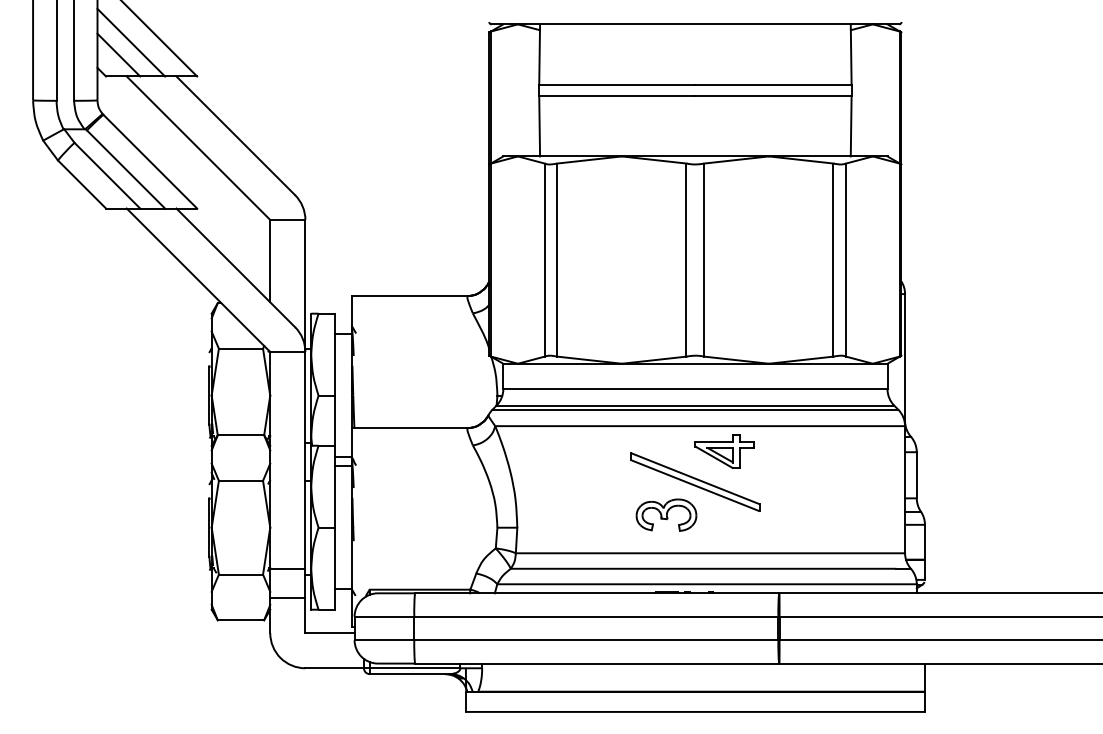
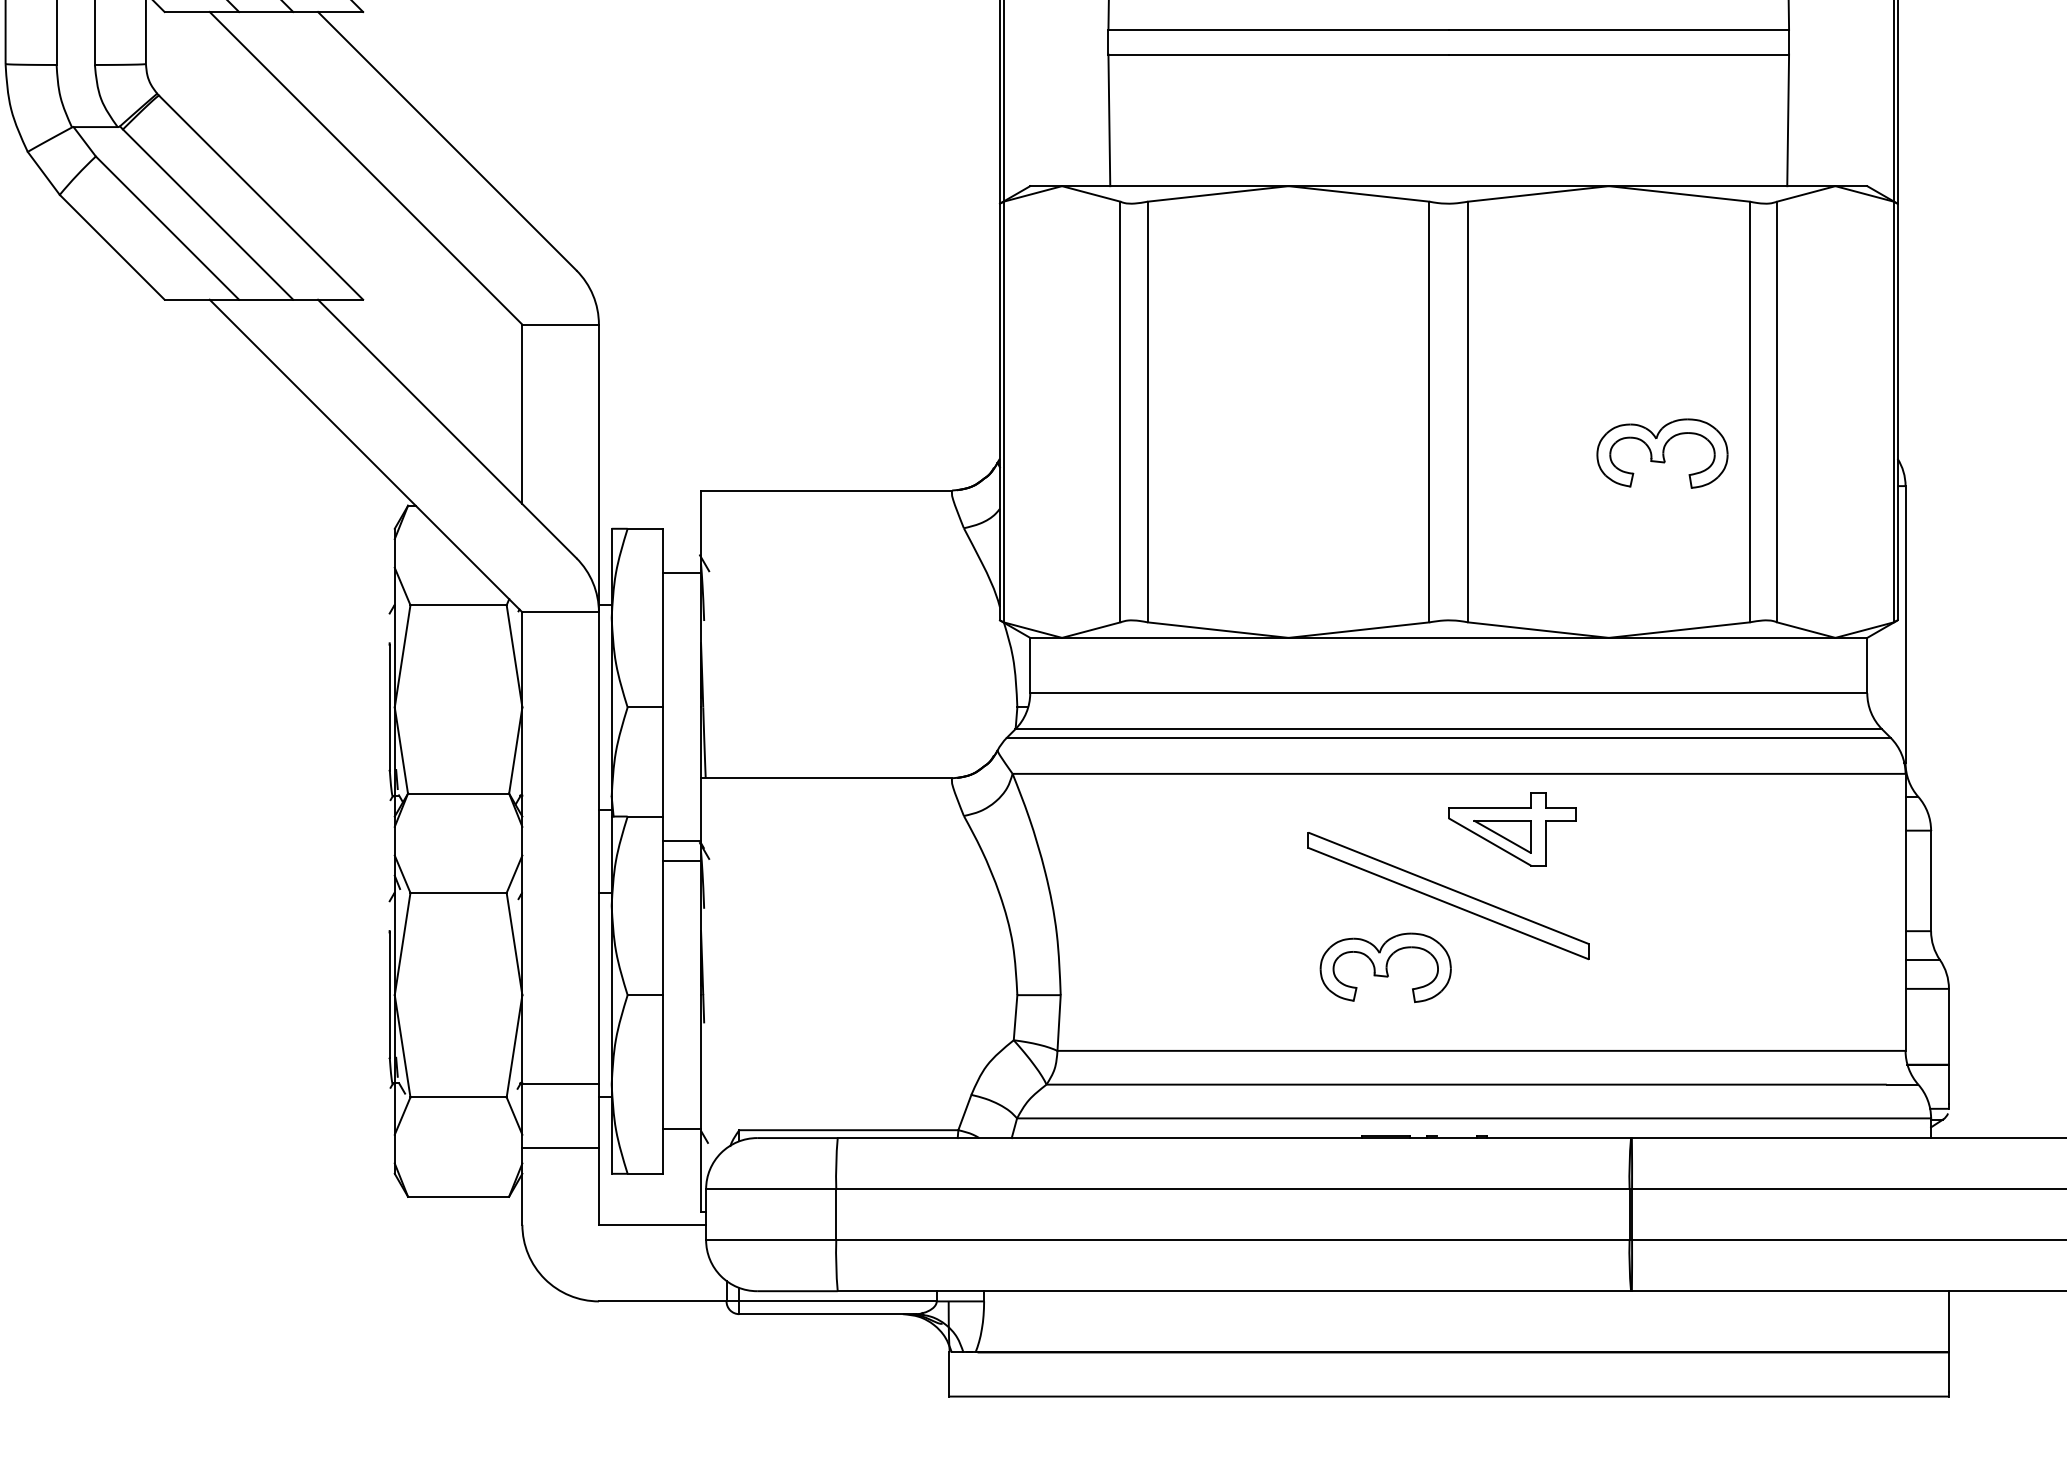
part: (793, 278) -> (1662, 452), added

